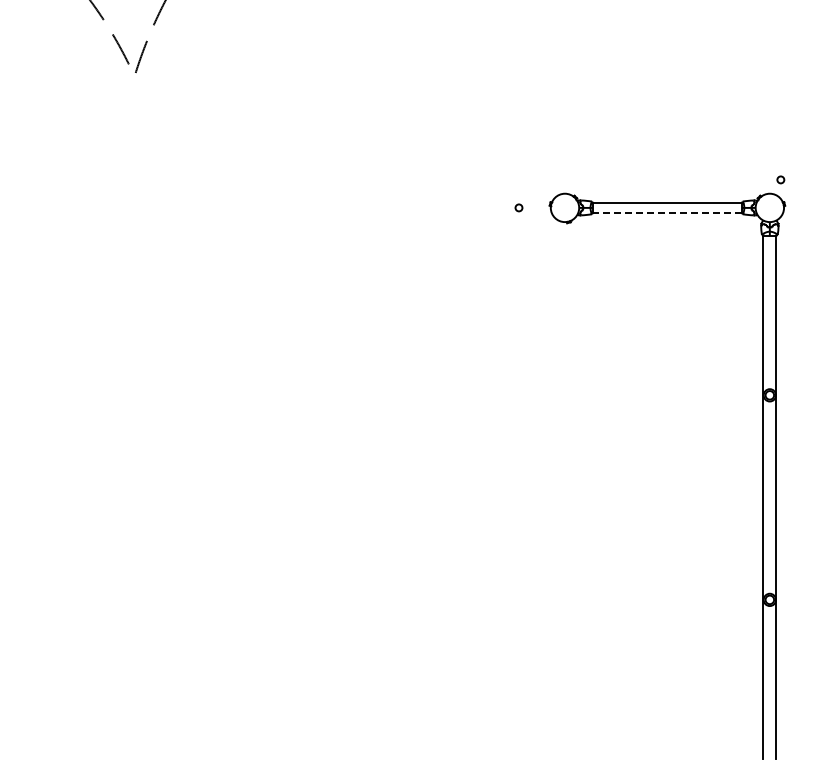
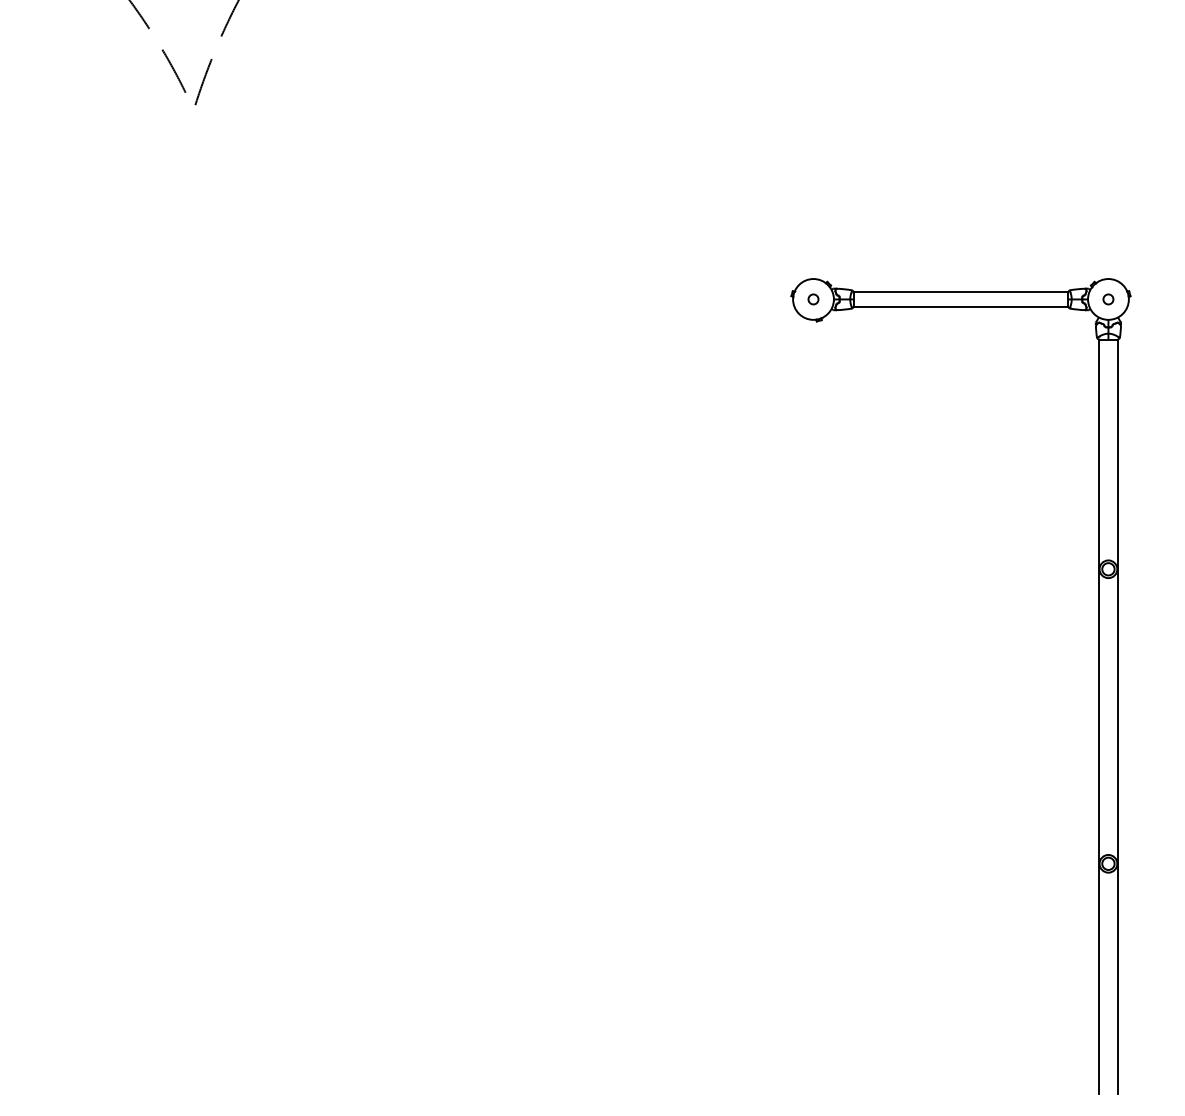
circle: (780, 179) -> (1107, 298), moved
circle: (518, 207) -> (812, 298), moved
line: (667, 213) -> (961, 307), dashed -> solid

